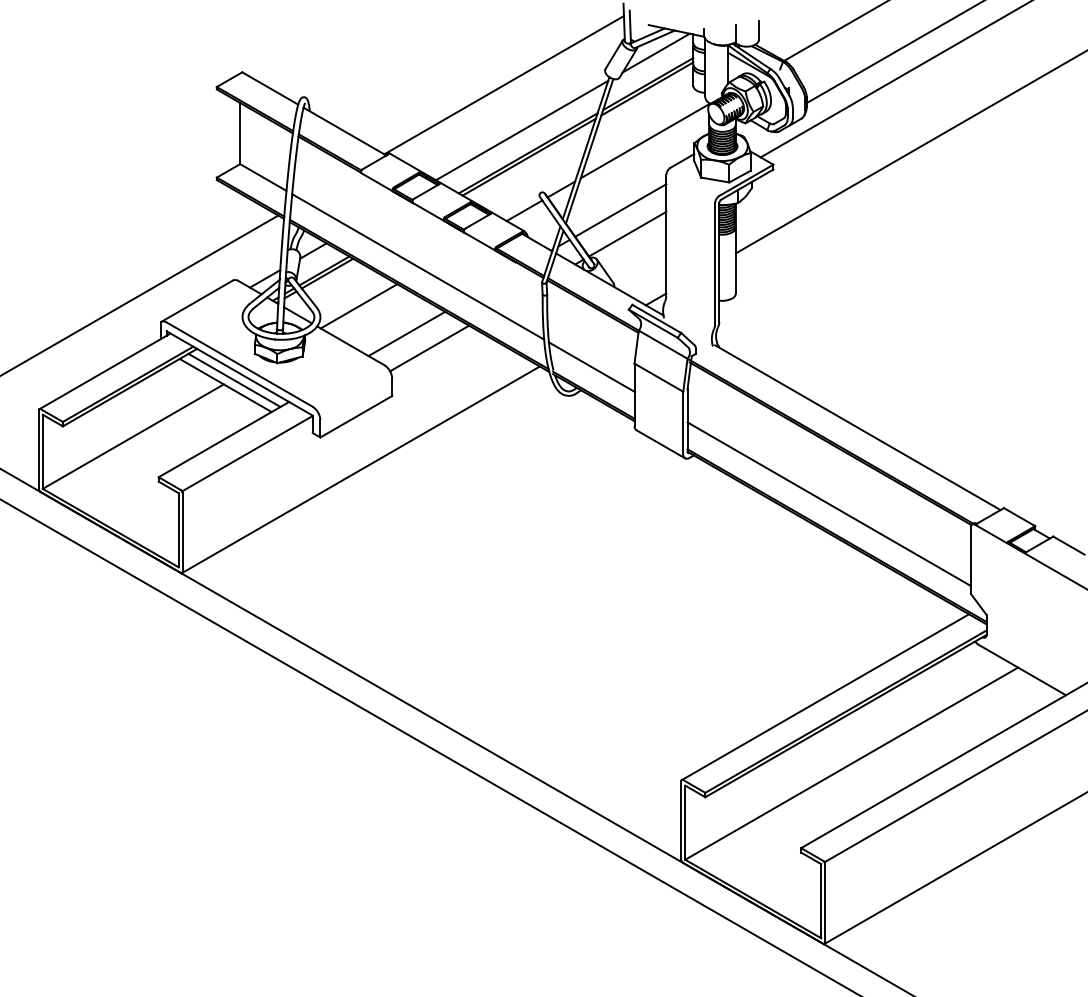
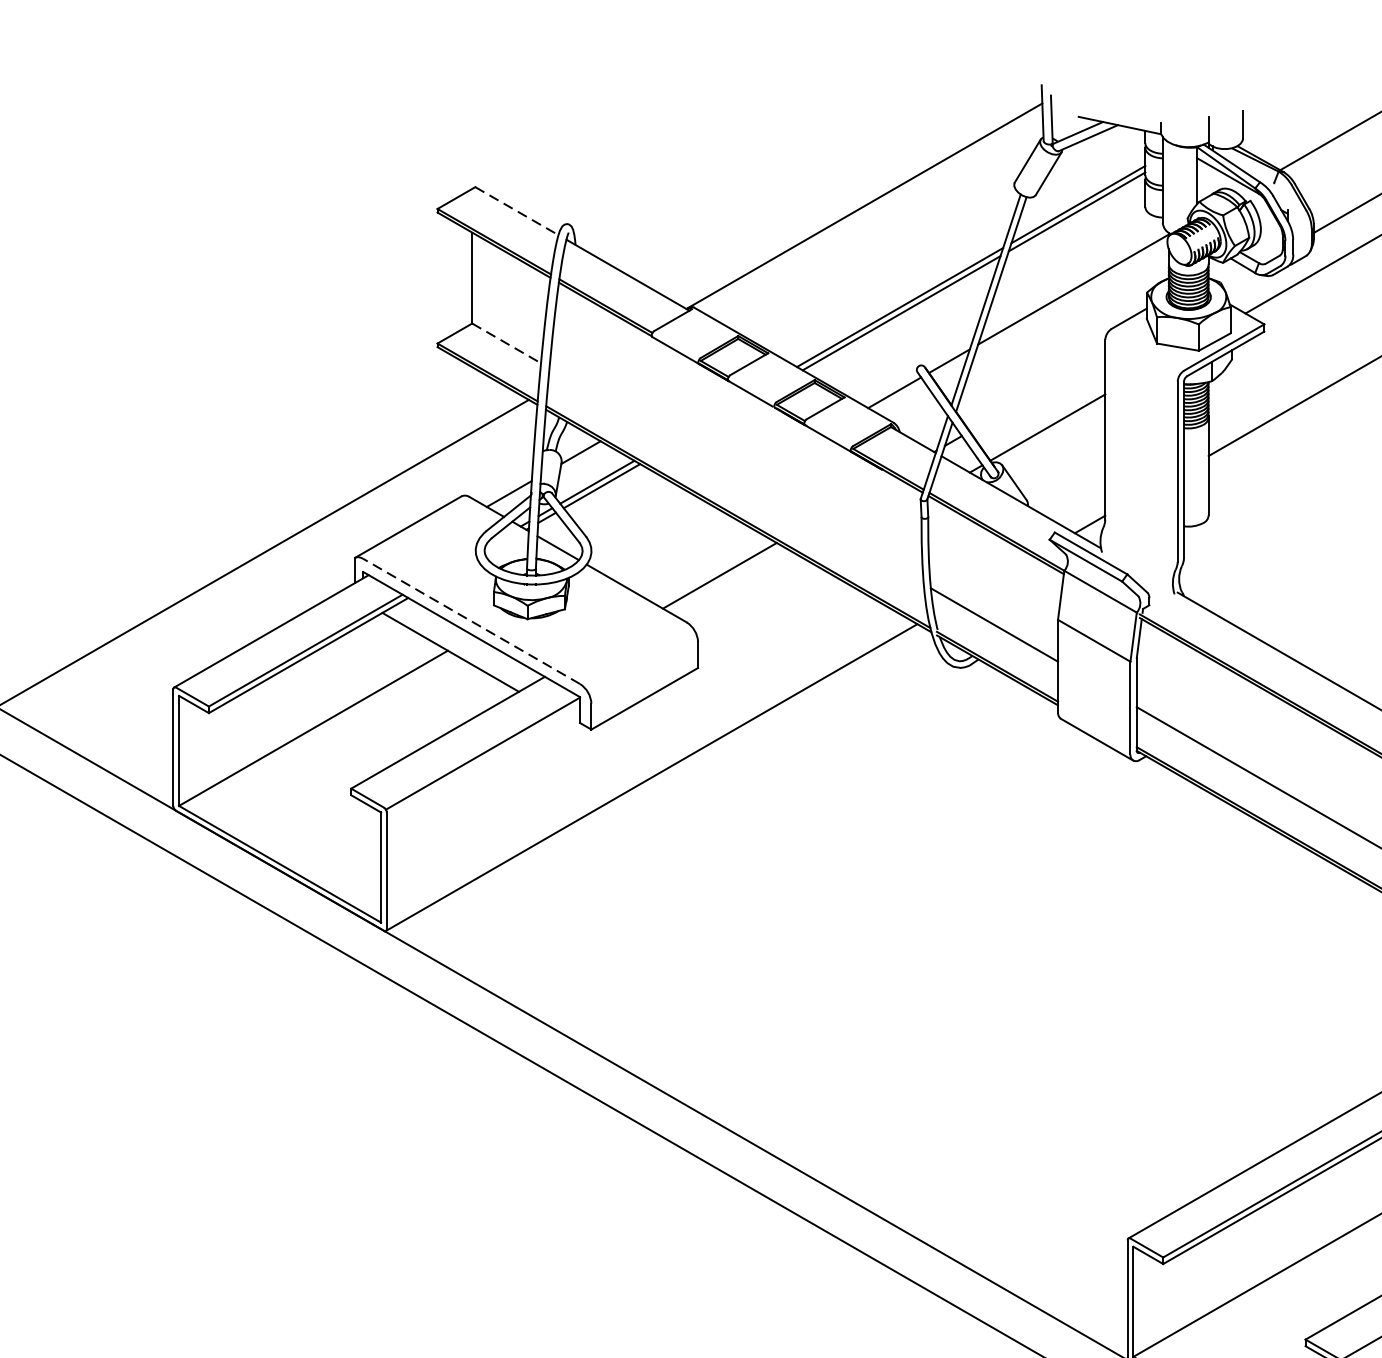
line: (655, 52) -> (1089, 157), removed
line: (270, 88) -> (517, 211), solid -> dashed
line: (522, 130) -> (891, 273), removed
line: (263, 177) -> (506, 343), solid -> dashed
line: (620, 210) -> (1037, 392), removed
line: (418, 266) -> (737, 475), removed
line: (358, 306) -> (647, 535), removed
line: (429, 348) -> (753, 597), removed
line: (239, 364) -> (471, 621), solid -> dashed
line: (234, 379) -> (463, 643), removed

